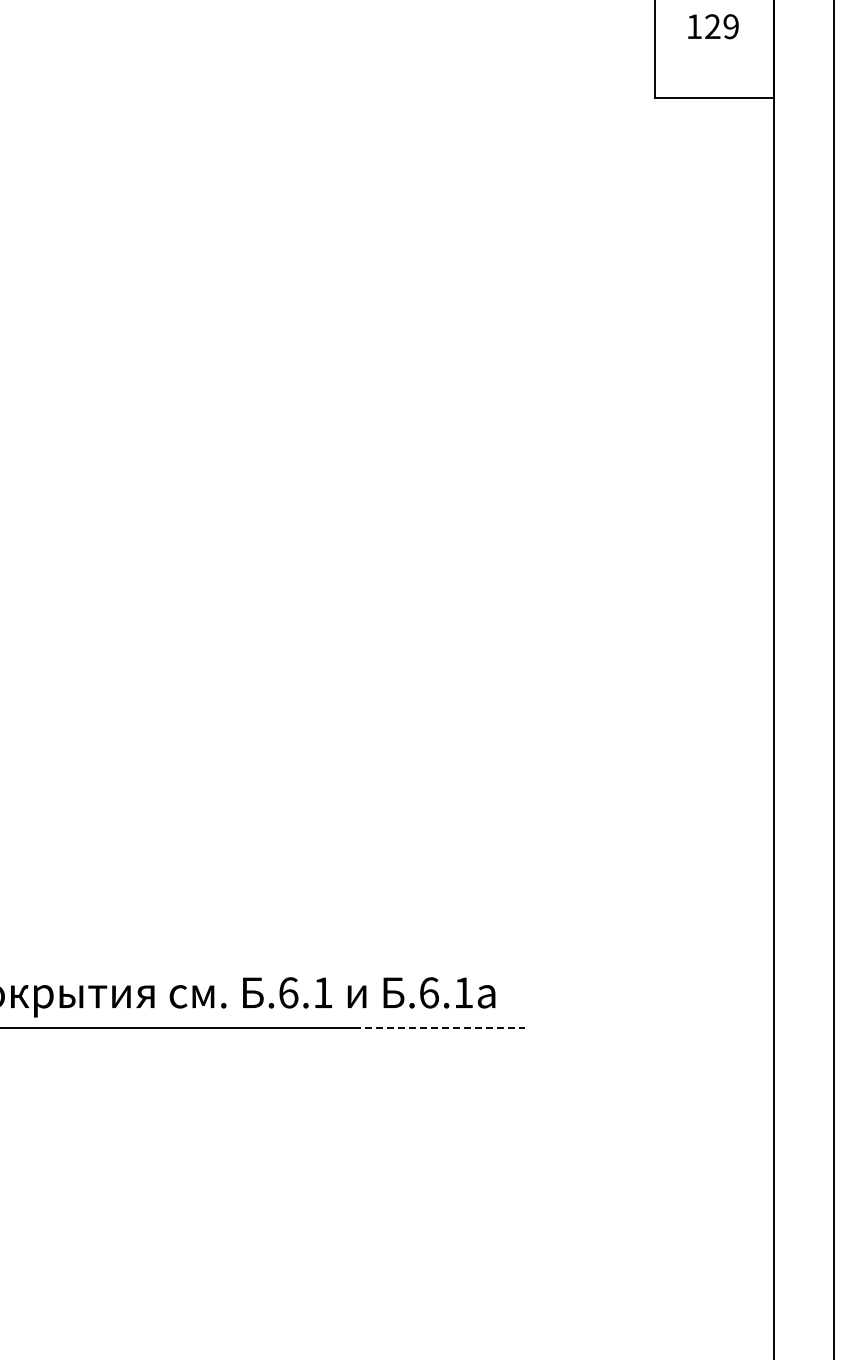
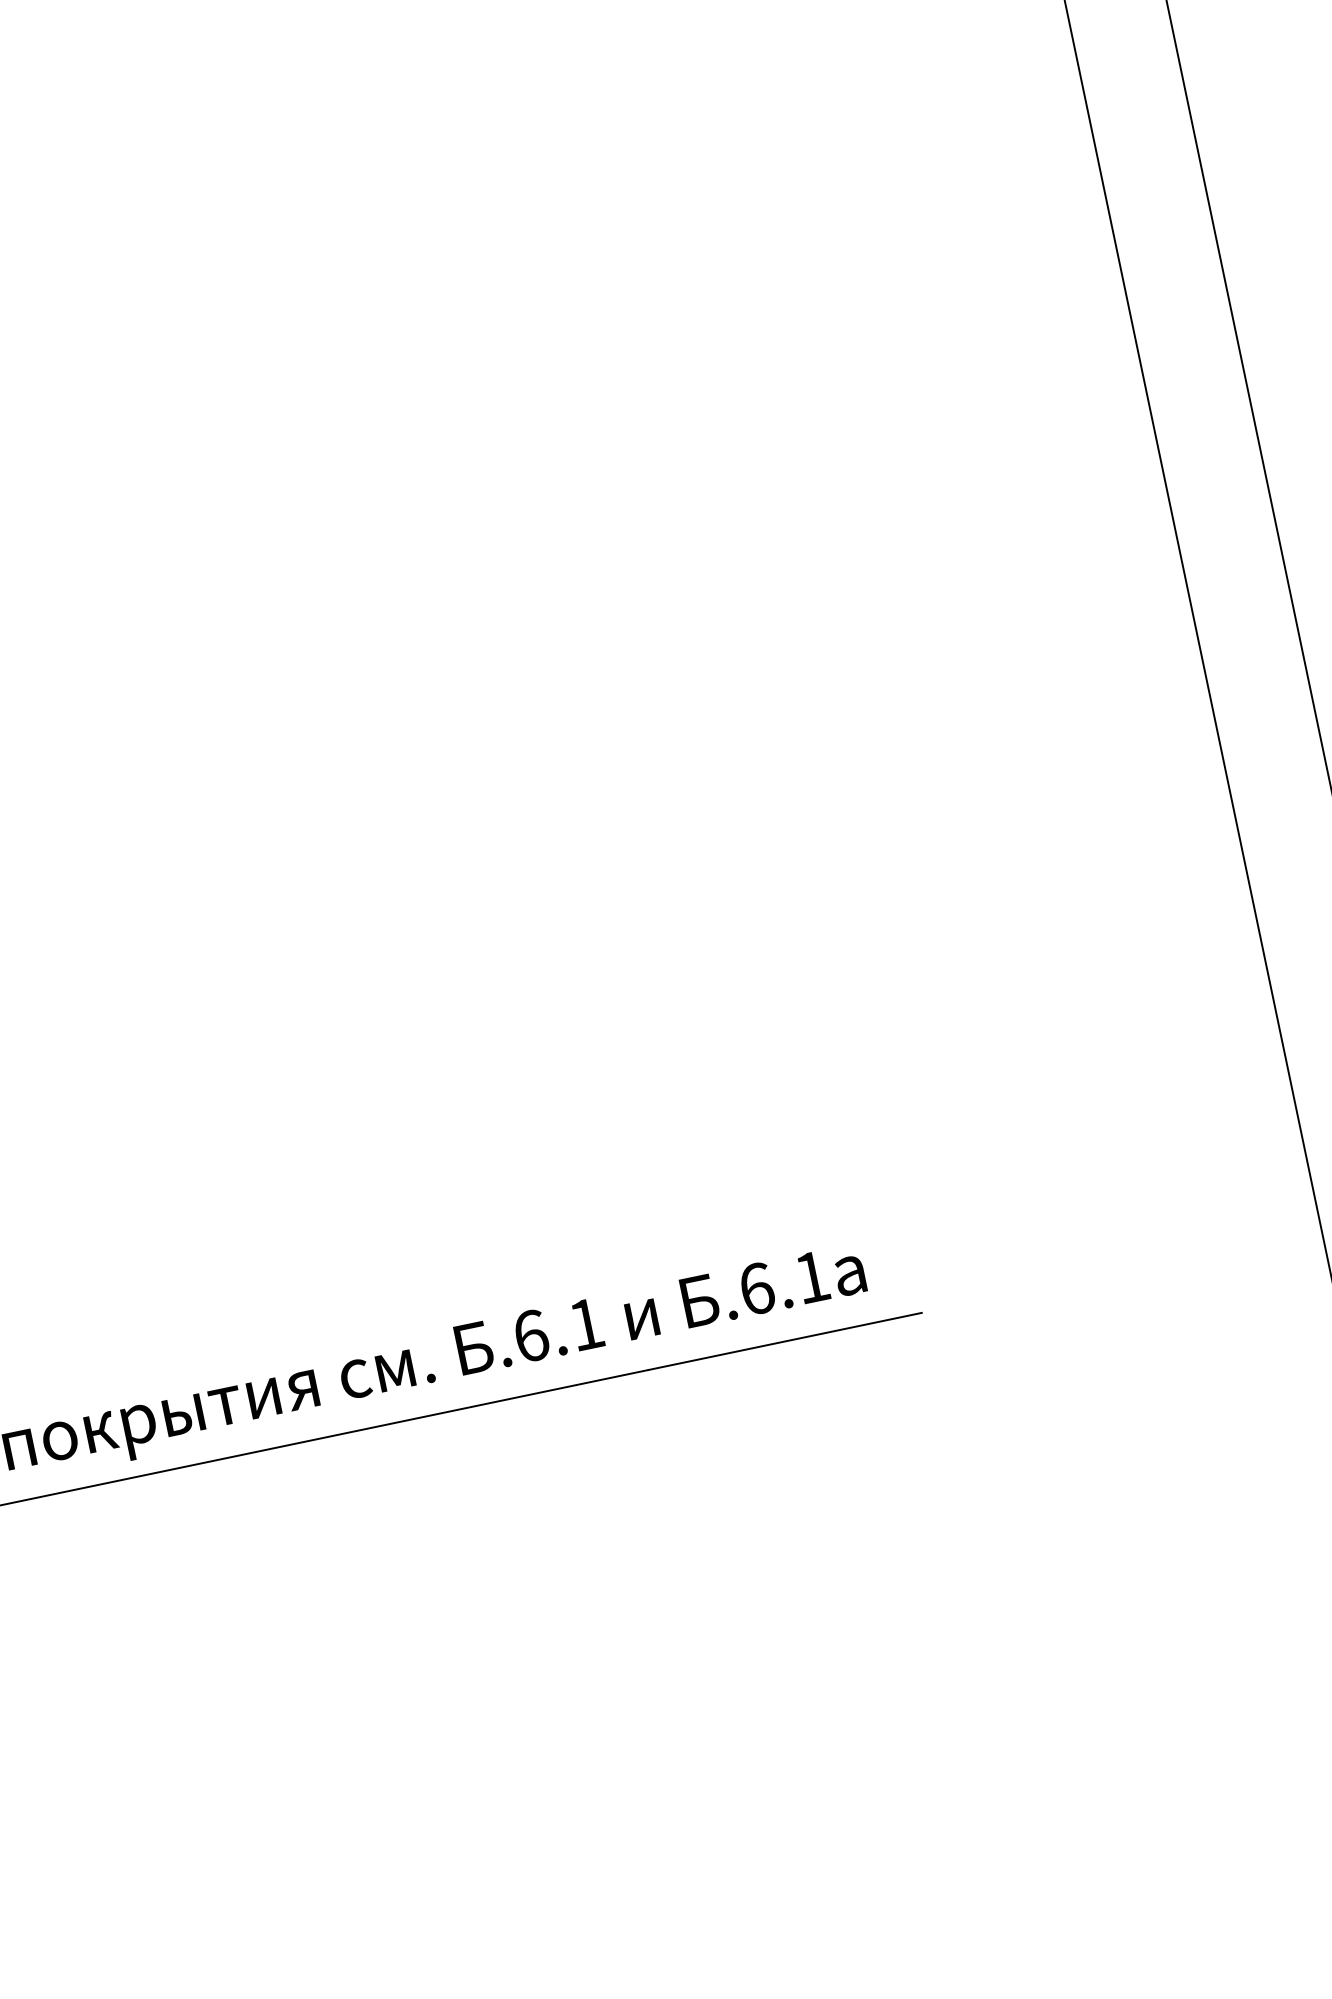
line: (440, 1027) -> (786, 1340), dashed -> solid

